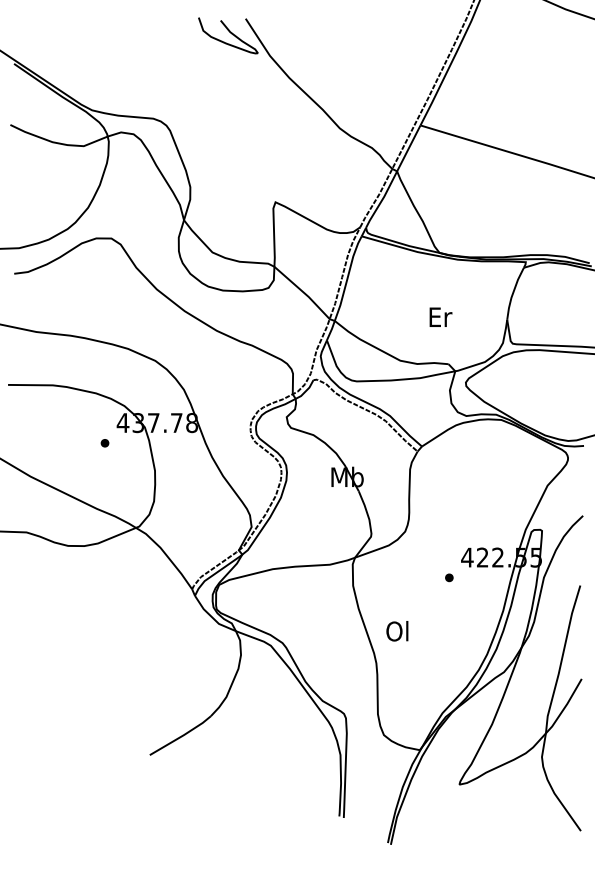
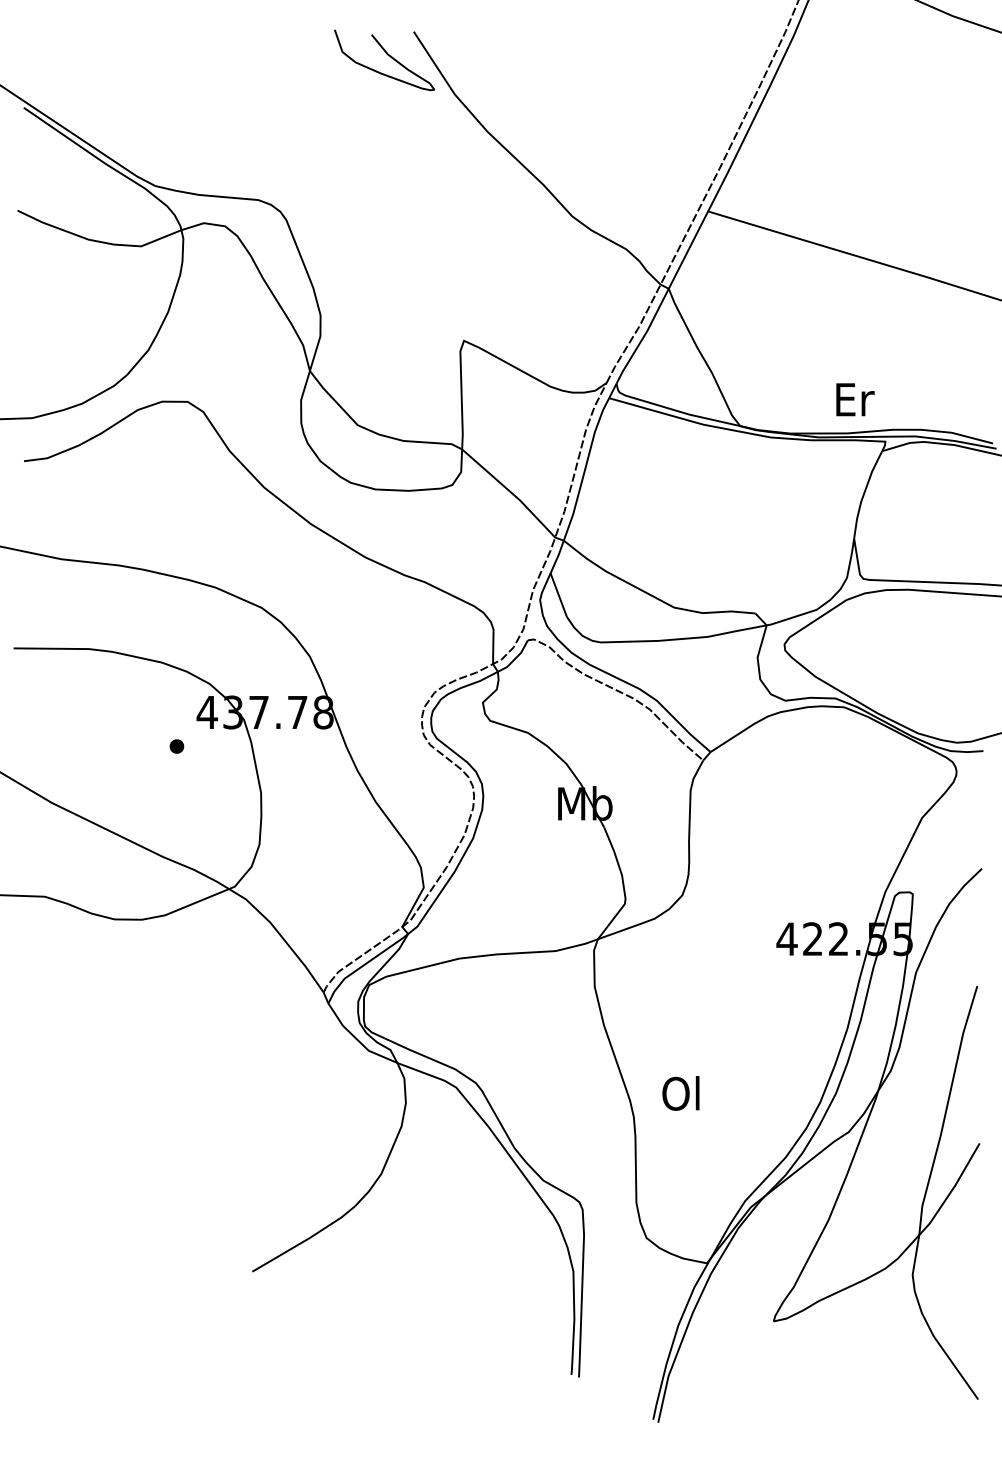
text: (440, 316) -> (854, 398), moved
part: (449, 577) -> (756, 972), removed
text: (397, 631) -> (681, 1093), moved

